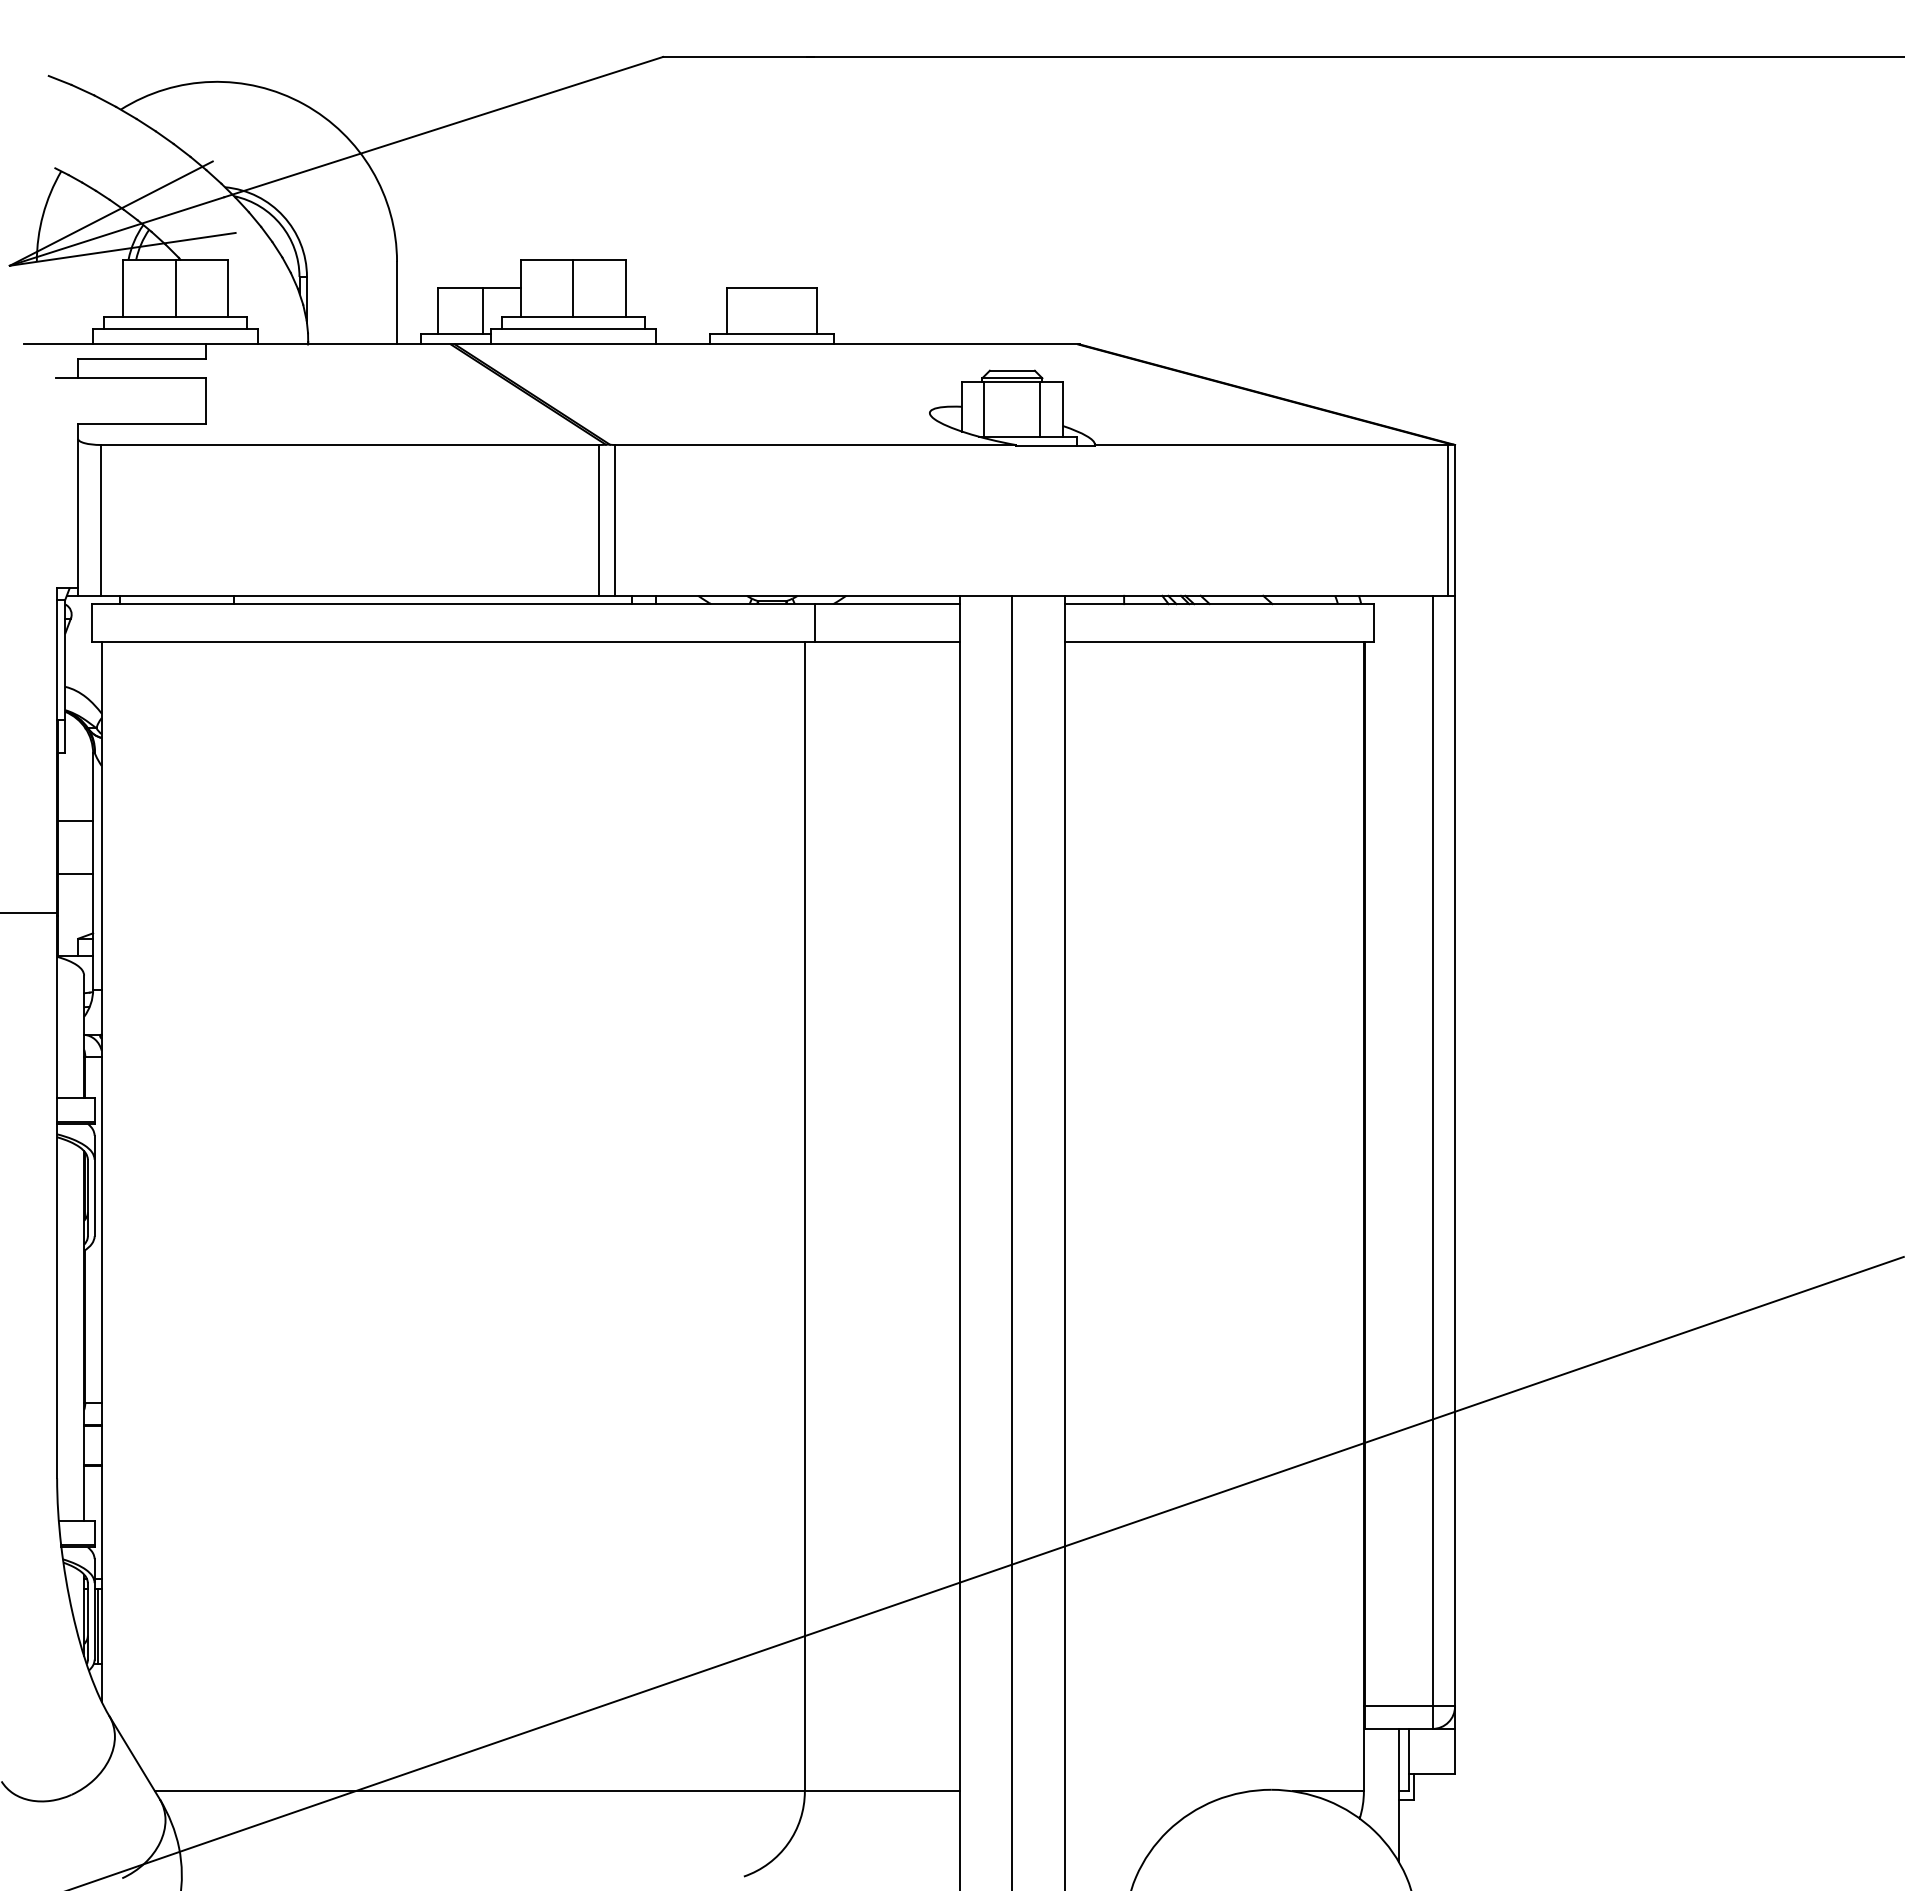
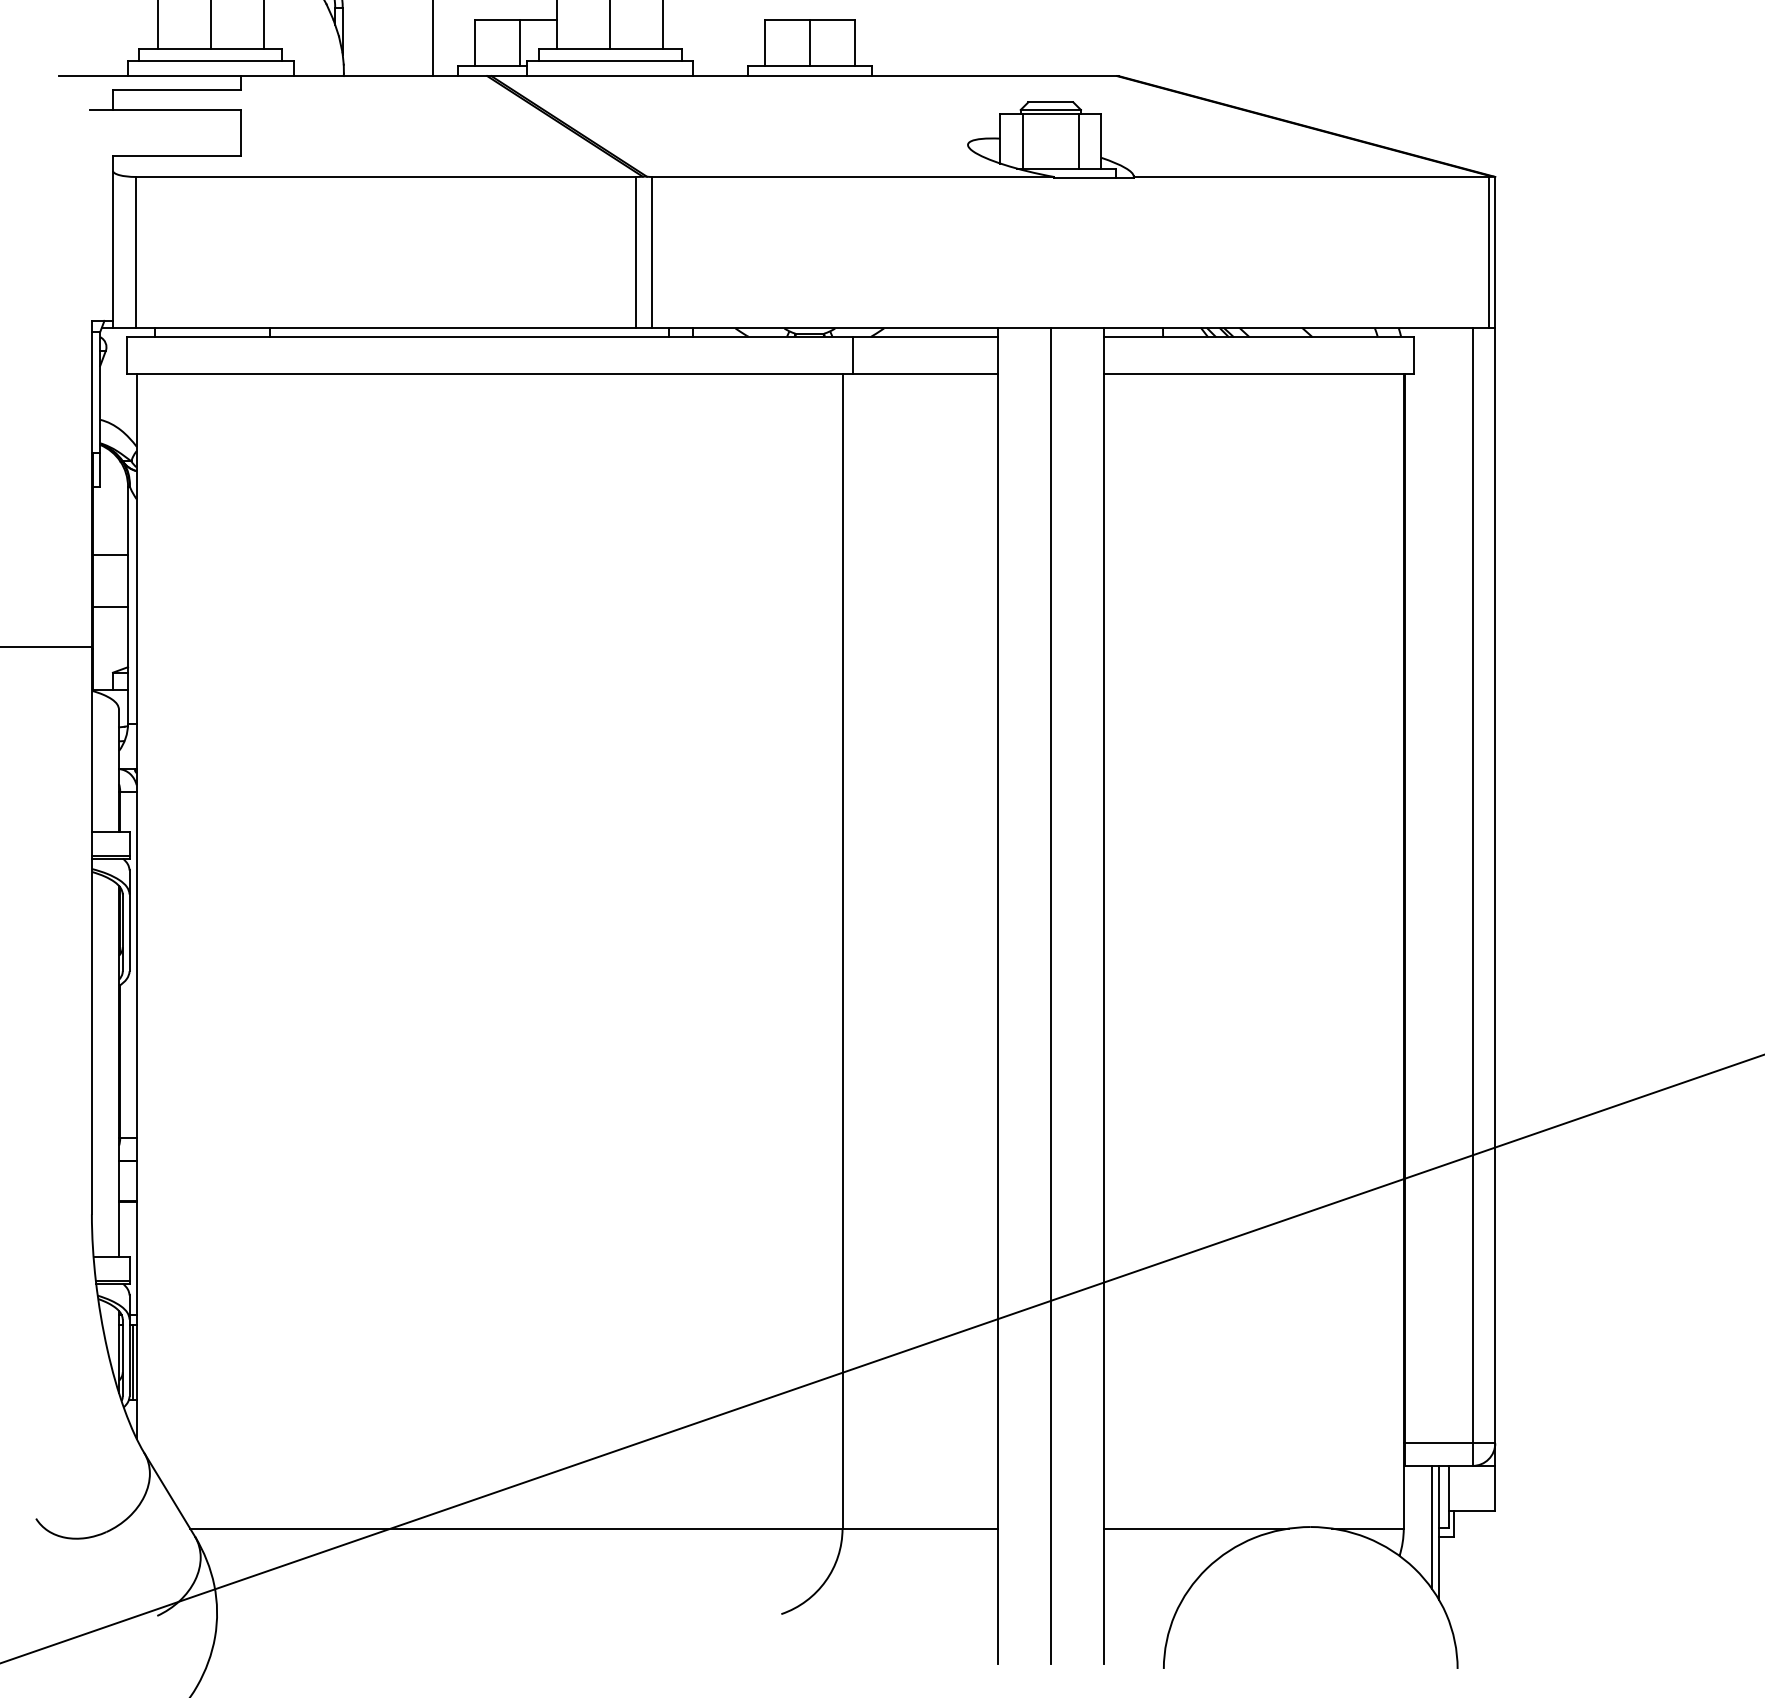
line: (772, 310) -> (810, 41), added
line: (1391, 1789) -> (1431, 1526), added
line: (1156, 1791) -> (1195, 1528), added

